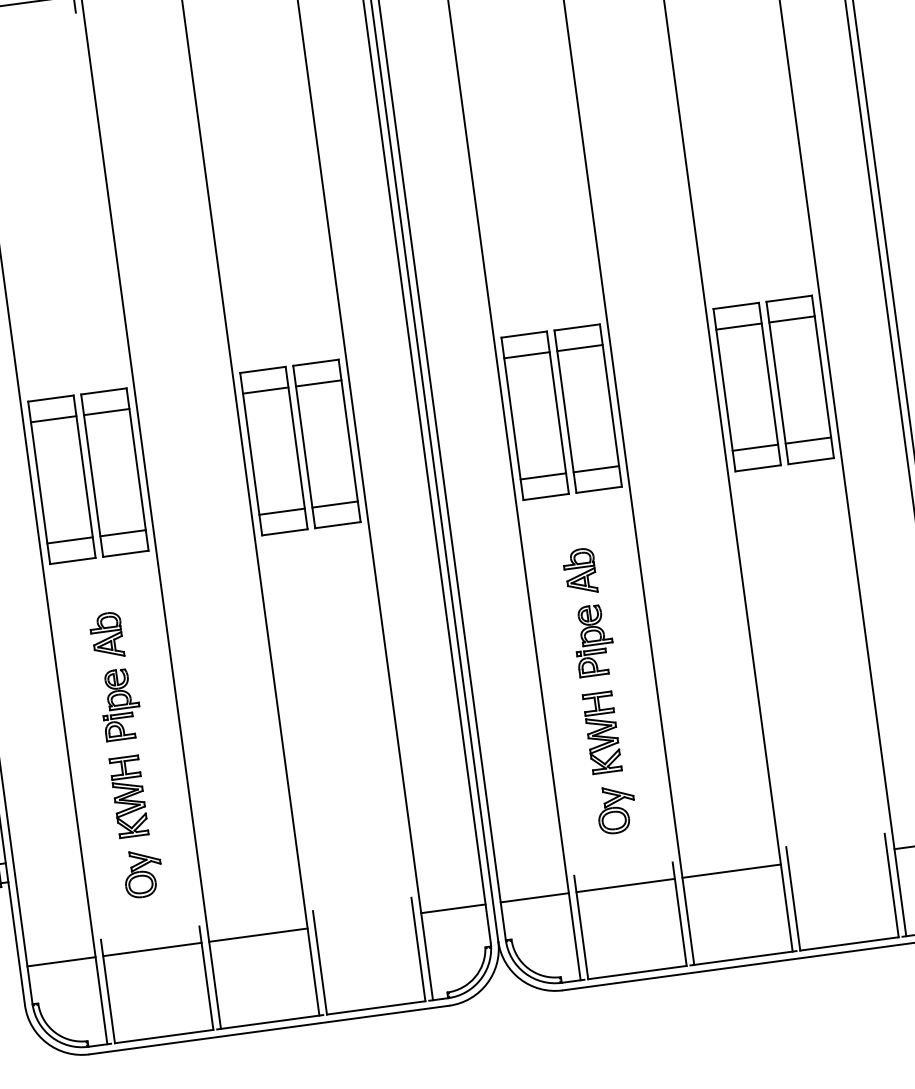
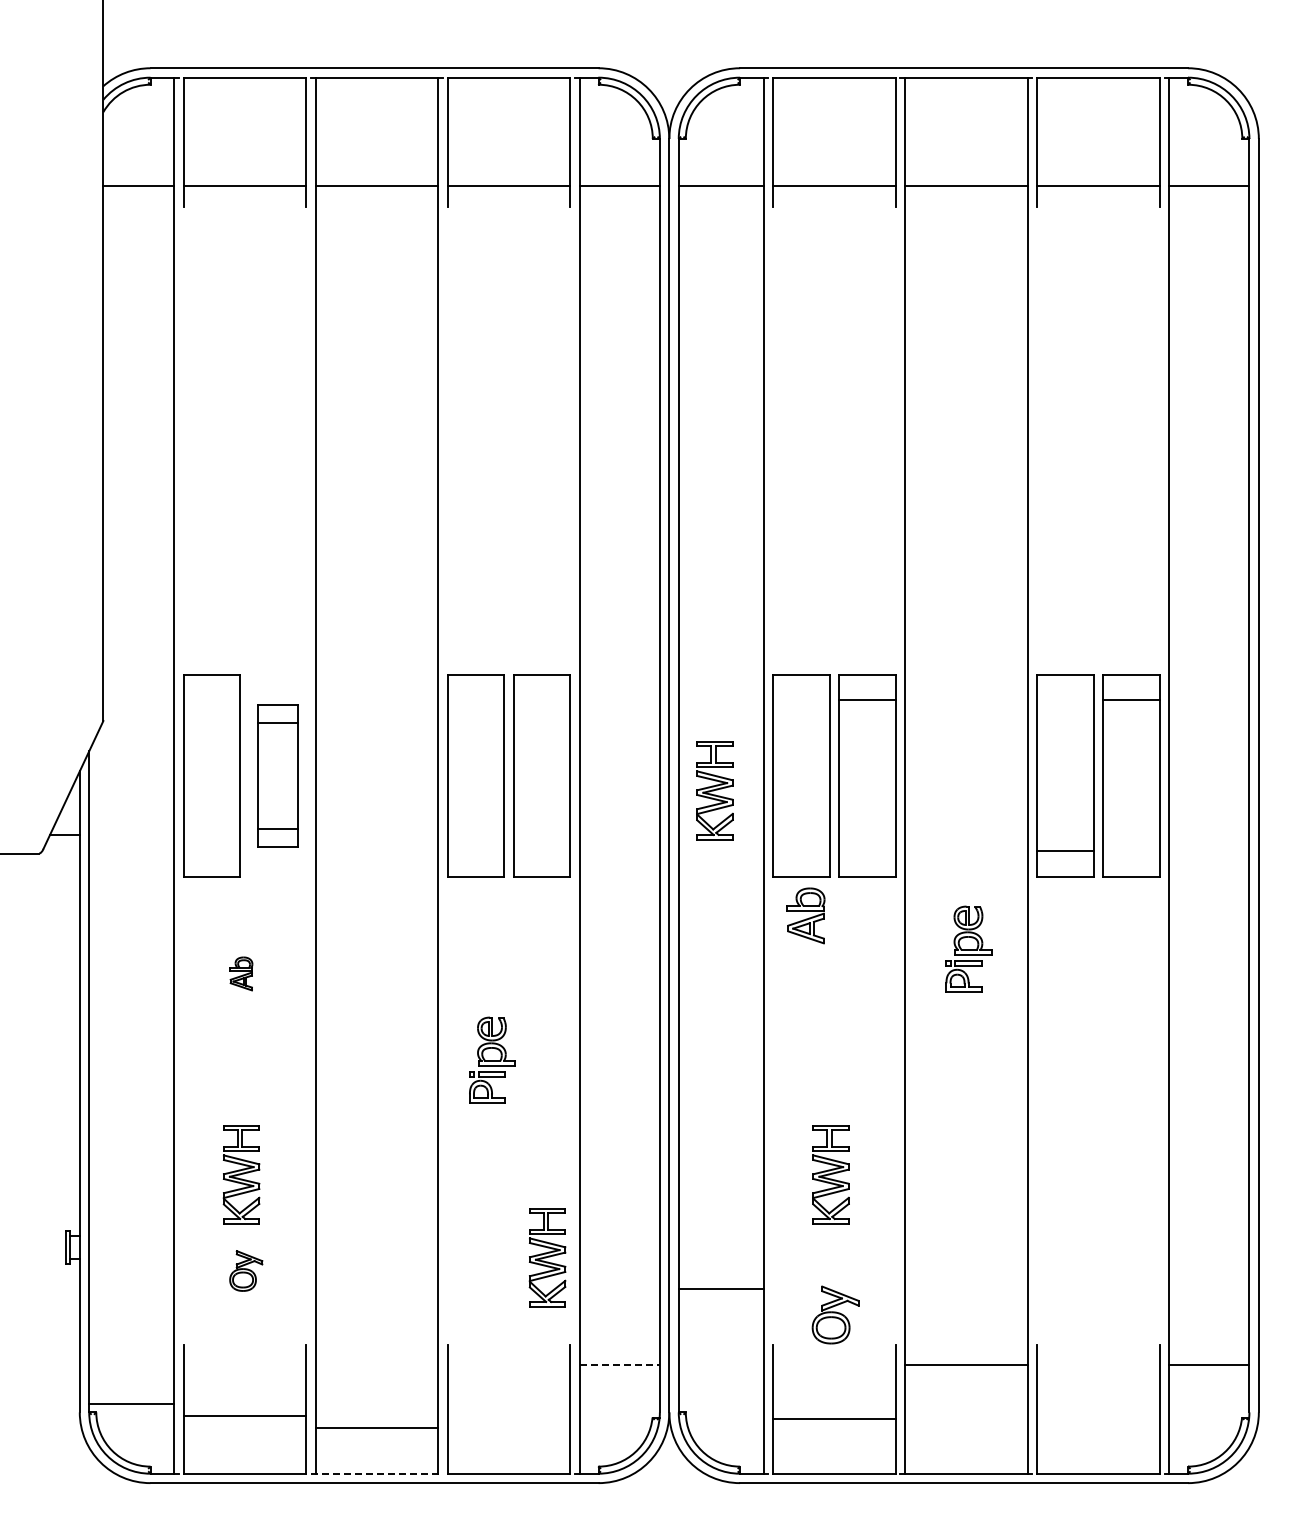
line: (739, 326) -> (1065, 700), removed
line: (527, 355) -> (801, 700), removed
line: (318, 383) -> (541, 700), removed
line: (265, 390) -> (475, 700), removed
line: (53, 419) -> (211, 700), removed
part: (467, 437) -> (714, 790), added
line: (808, 440) -> (1131, 851), removed
line: (596, 469) -> (867, 851), removed
part: (114, 472) -> (277, 775), size x0.7
line: (543, 476) -> (801, 851), removed
line: (334, 504) -> (541, 851), removed
line: (281, 512) -> (475, 851), removed
line: (69, 540) -> (211, 851), removed
part: (580, 571) -> (805, 915), moved
part: (106, 635) -> (240, 973), size x0.6
part: (593, 639) -> (968, 948), moved
part: (120, 703) -> (492, 1059), moved
part: (616, 809) -> (835, 1314), moved
part: (383, 830) -> (547, 1257), added
part: (143, 873) -> (246, 1270), size x0.7
line: (625, 885) -> (834, 1419), moved
line: (534, 898) -> (720, 1289), moved
line: (453, 908) -> (620, 1365), solid -> dashed
line: (258, 935) -> (376, 1428), moved
line: (152, 949) -> (244, 1416), moved
line: (61, 962) -> (131, 1404), moved
line: (270, 1022) -> (377, 1473), solid -> dashed

